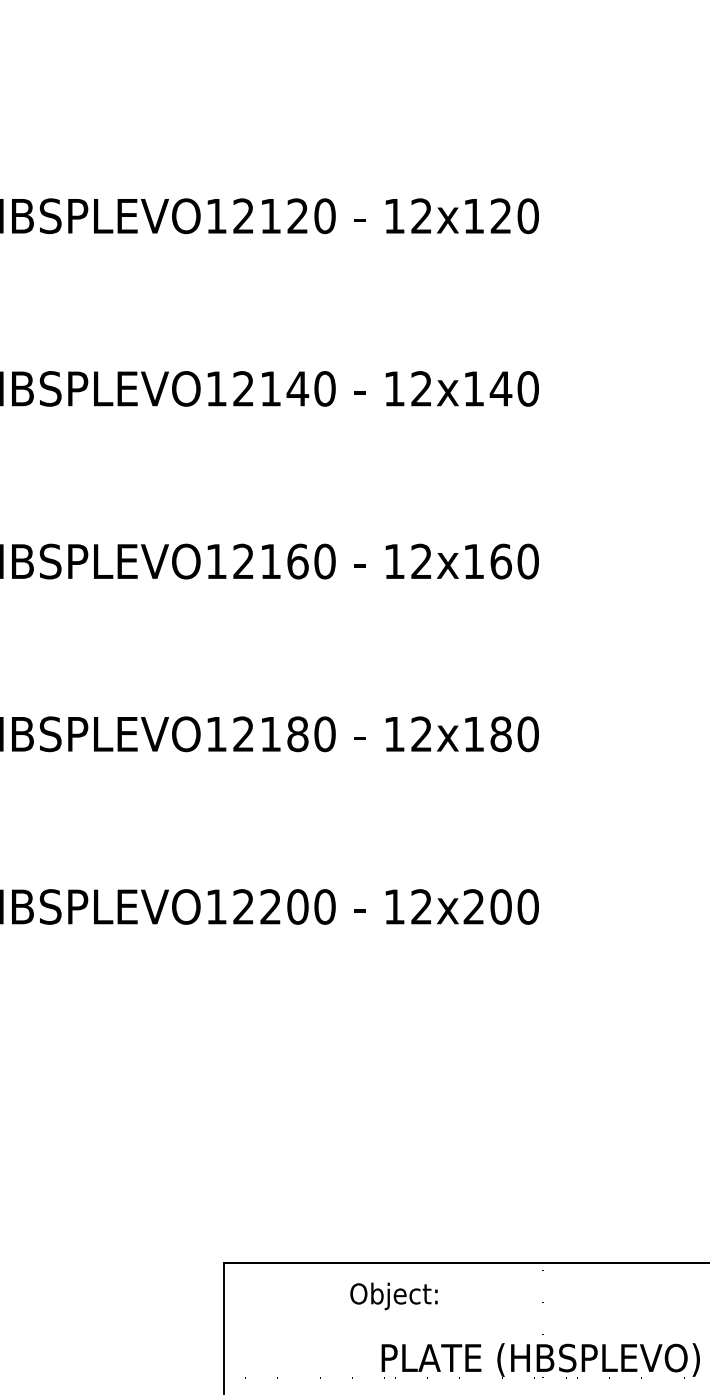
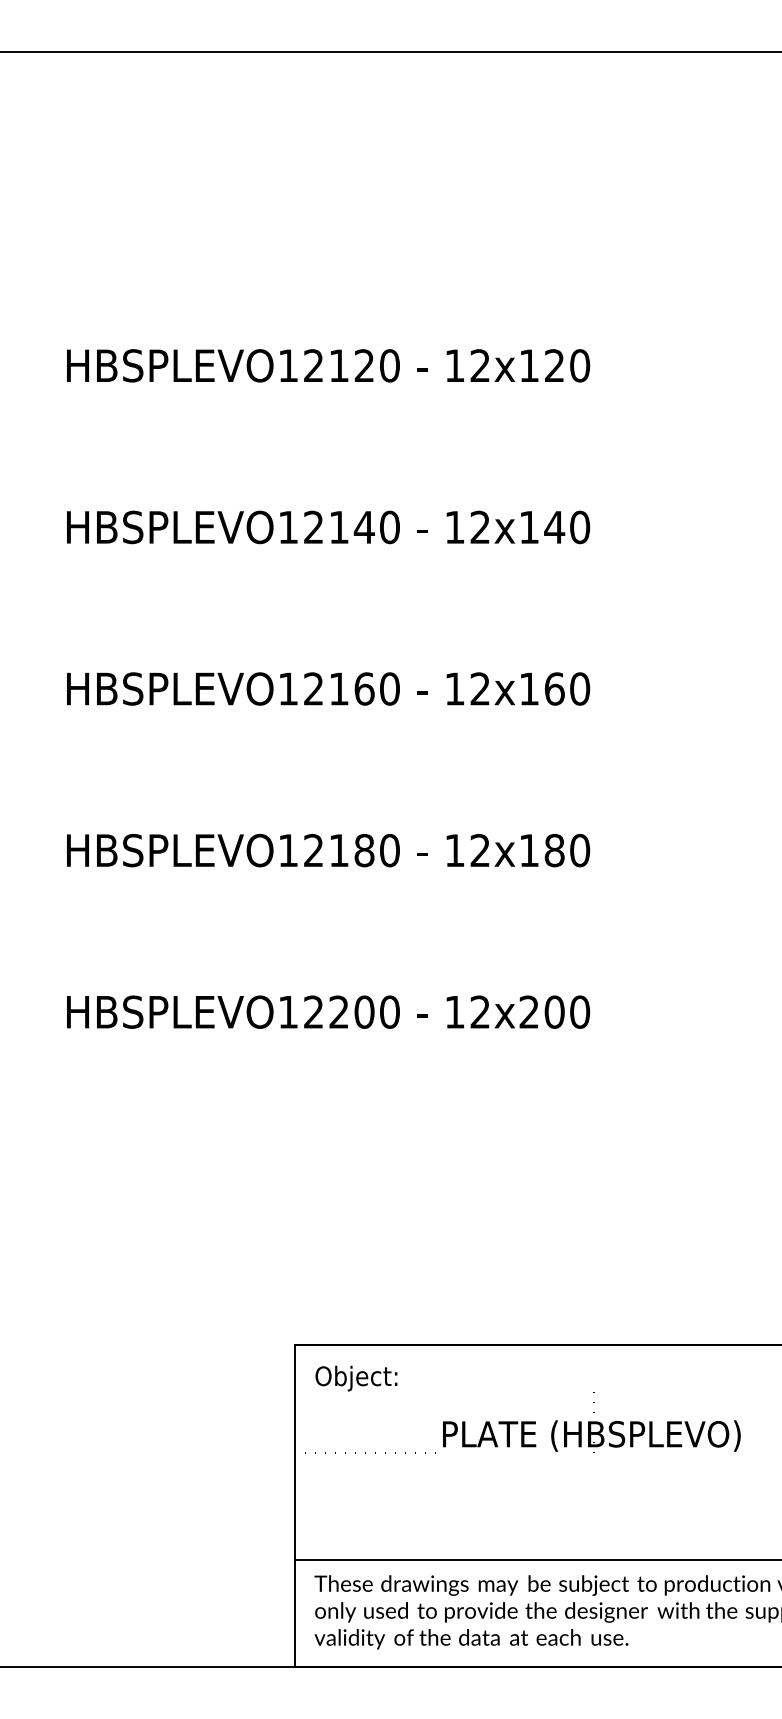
text: (394, 1296) -> (356, 1378), moved

